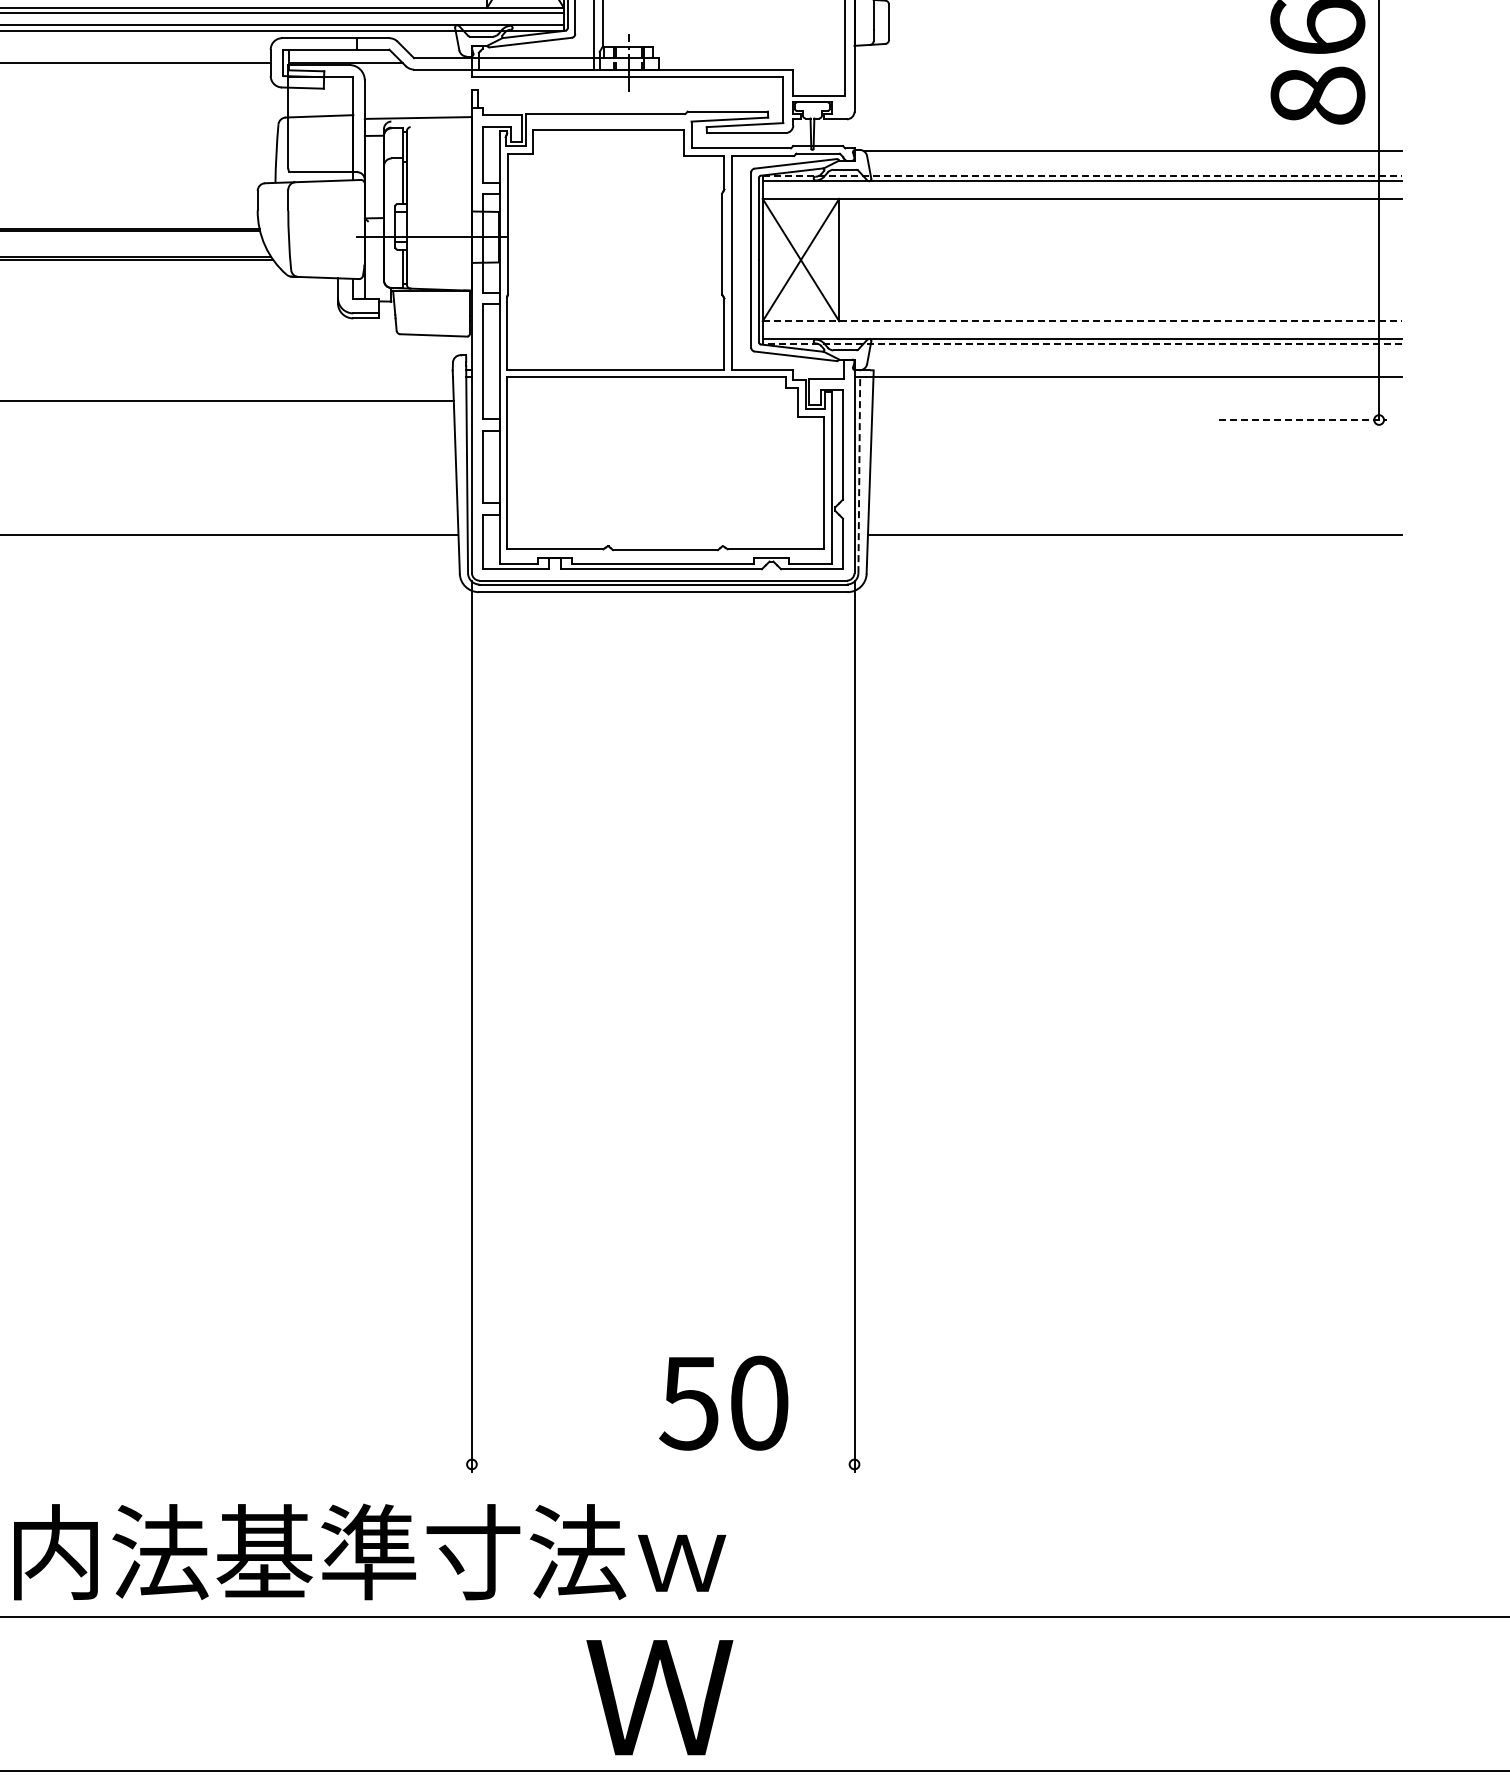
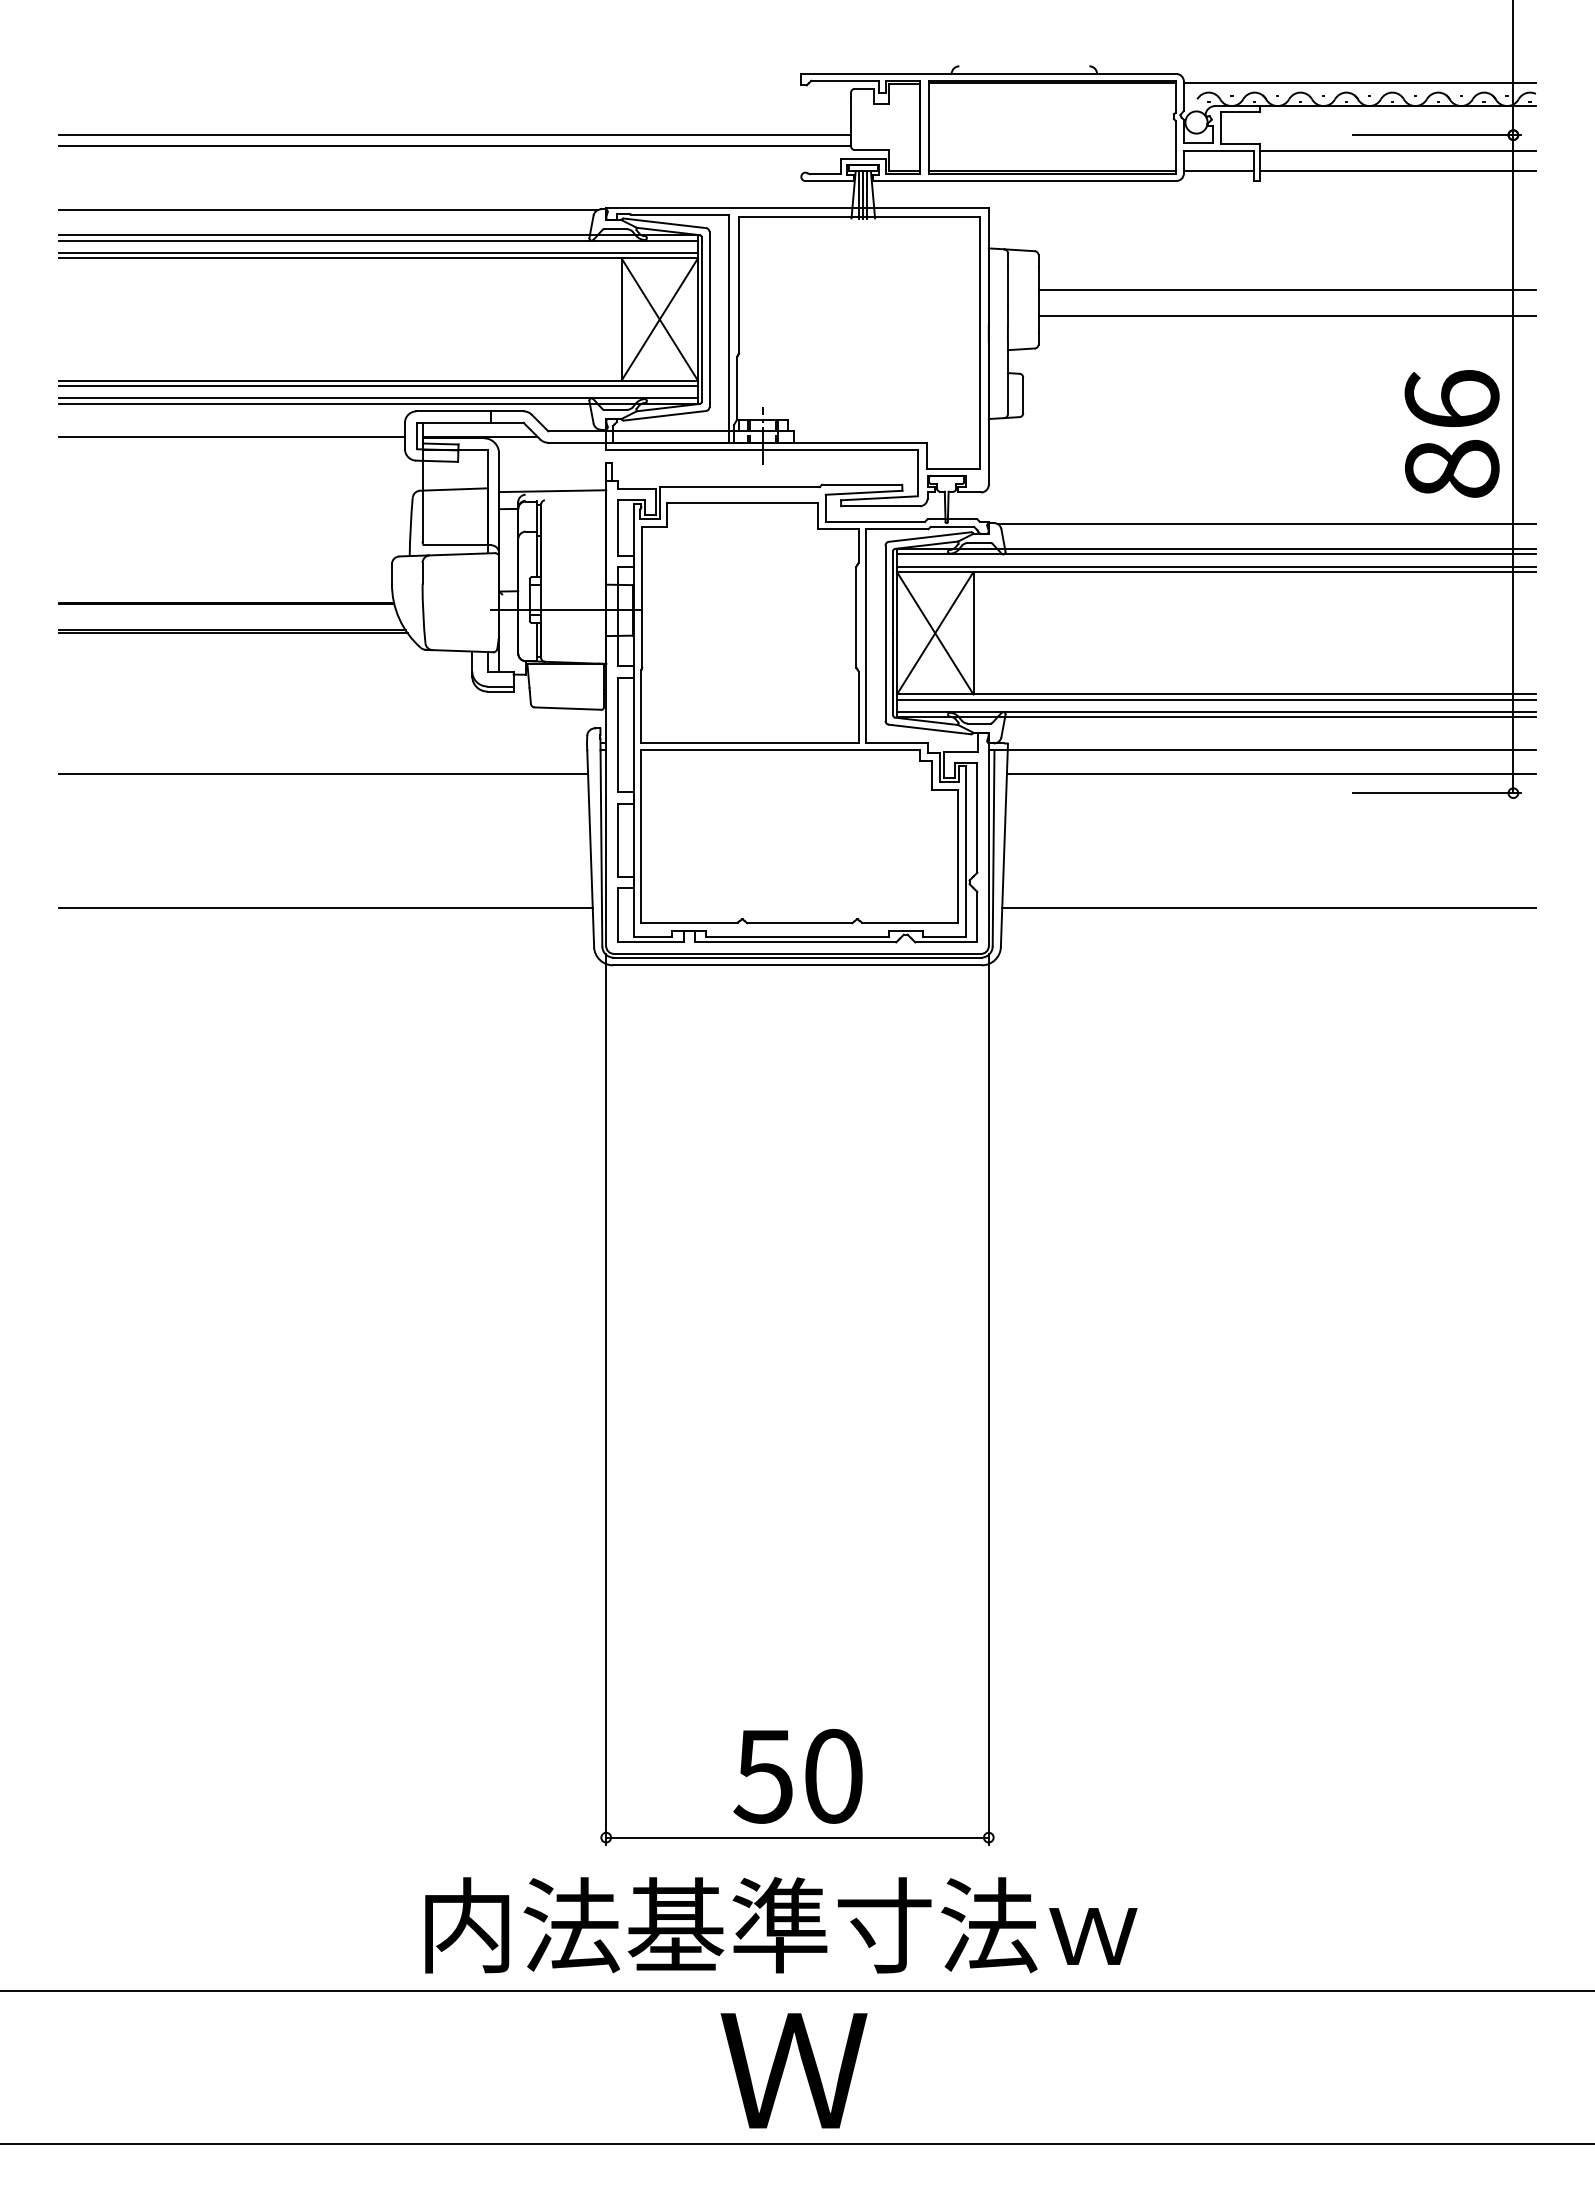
line: (1082, 176) -> (1216, 549), dashed -> solid
line: (1081, 193) -> (1215, 566), added
line: (1082, 321) -> (1216, 694), dashed -> solid
line: (1081, 326) -> (1215, 699), added
line: (1081, 344) -> (1215, 717), dashed -> solid
line: (1136, 401) -> (1270, 774), added
line: (1303, 420) -> (1437, 793), dashed -> solid
line: (859, 475) -> (993, 848), dashed -> solid
text: (723, 1403) -> (797, 1776), moved
line: (663, 1464) -> (797, 1837), added
text: (370, 1552) -> (781, 1925), moved

